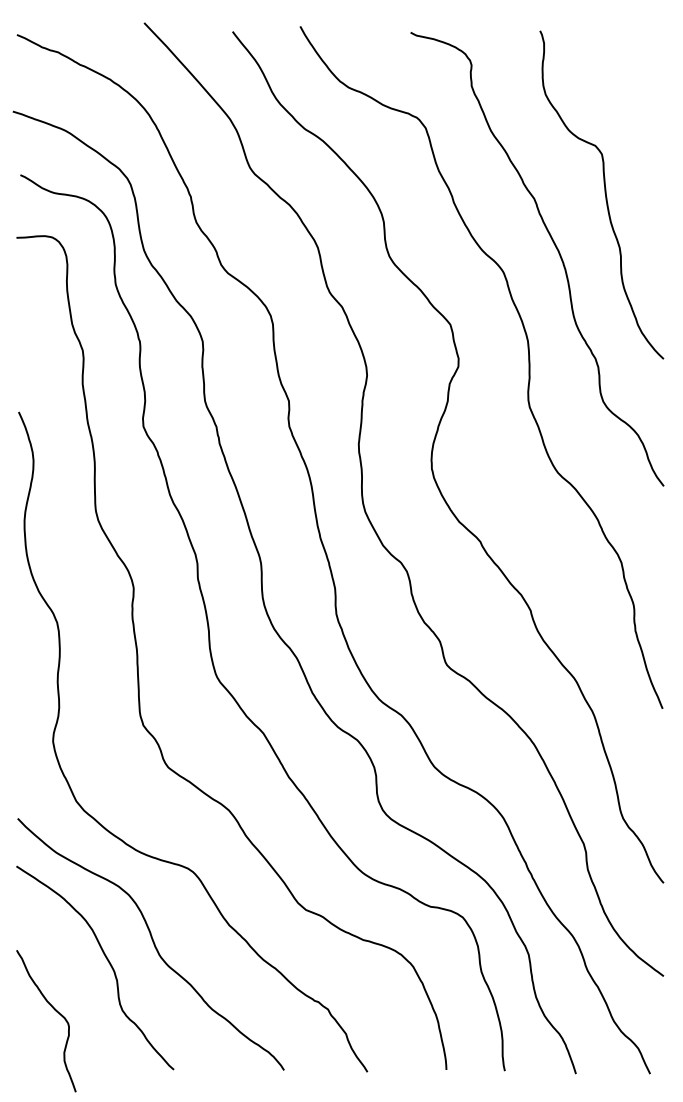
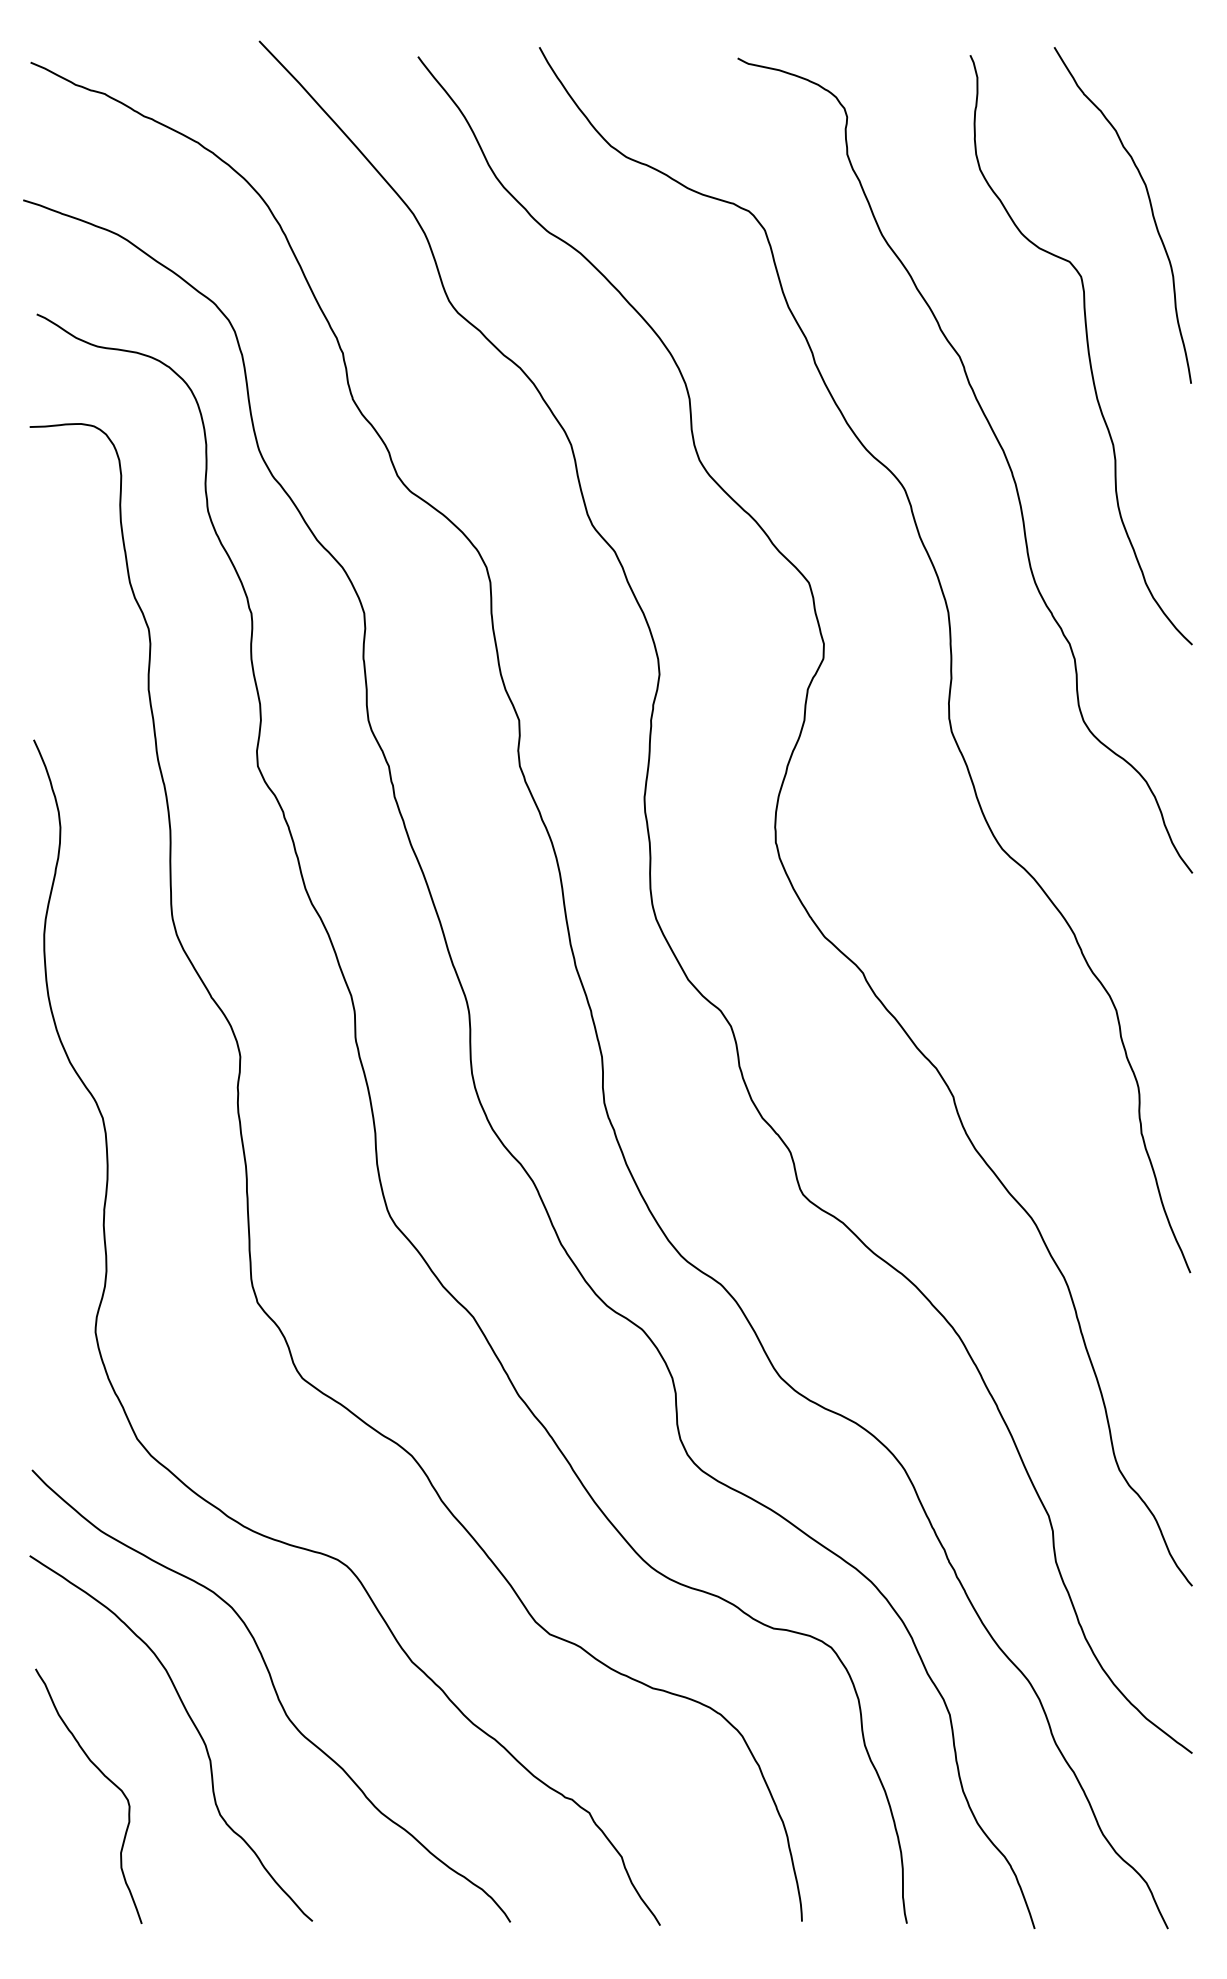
curve: (639, 114) -> (1148, 205), added
curve: (55, 1011) -> (105, 1778), moved

